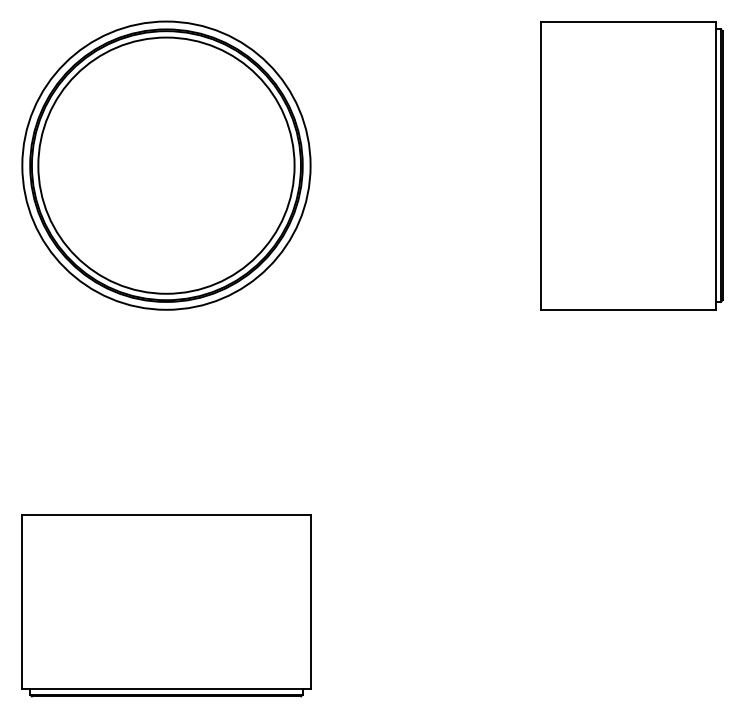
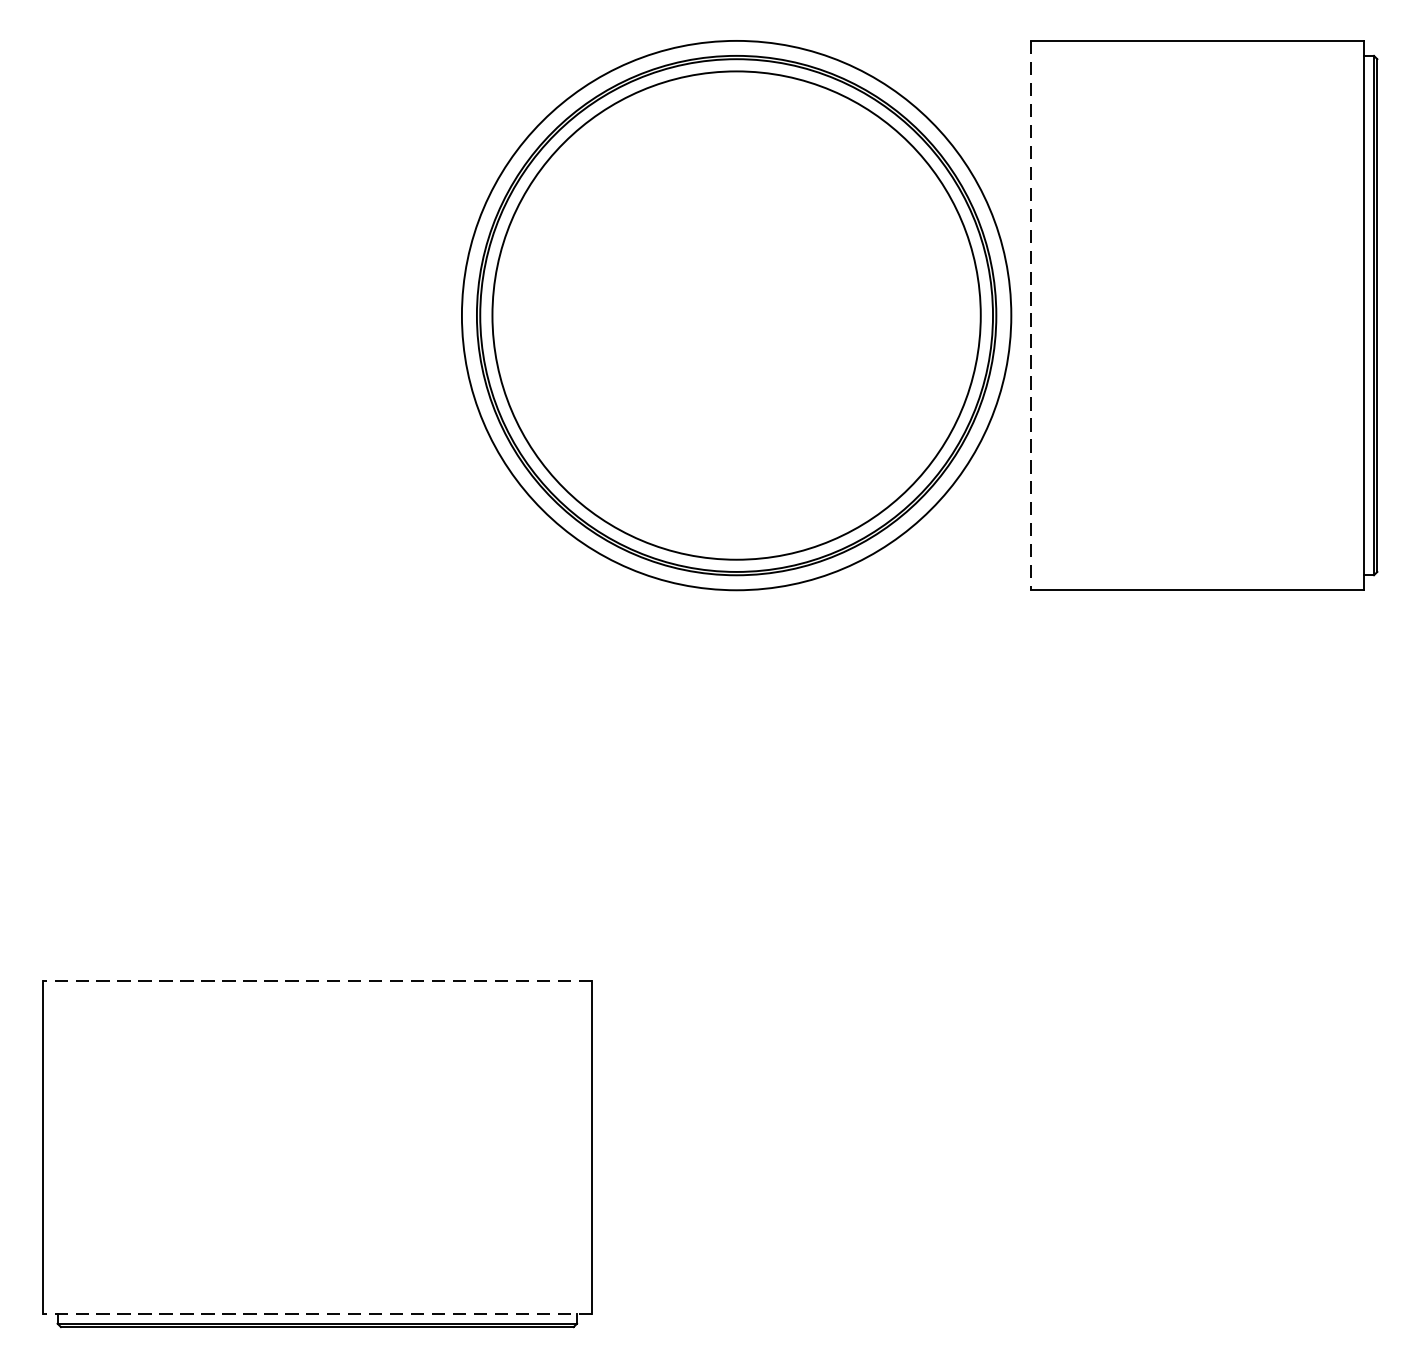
part: (166, 165) -> (736, 315), moved
line: (540, 166) -> (1030, 317), solid -> dashed
line: (165, 514) -> (315, 980), solid -> dashed
line: (165, 689) -> (315, 1313), solid -> dashed

